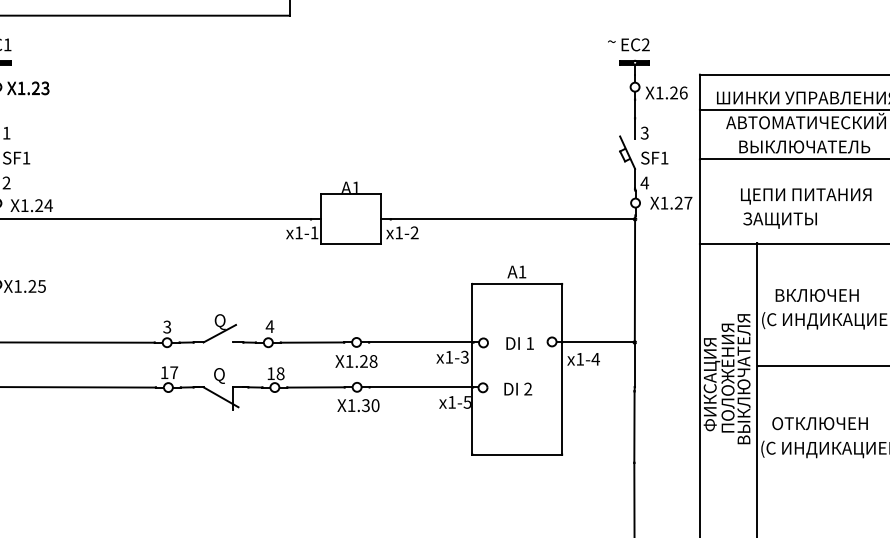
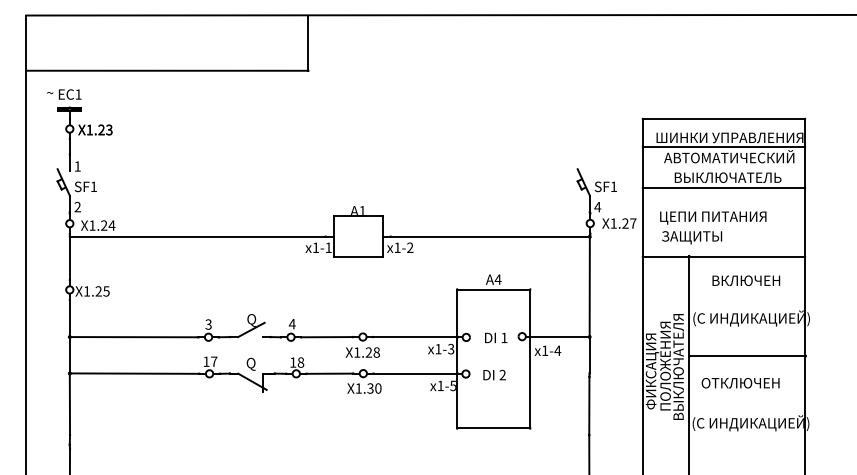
part: (646, 88) -> (599, 130), removed
text: (806, 208) -> (713, 227), moved
text: (521, 271) -> (497, 279), A1 -> A4
text: (817, 295) -> (746, 280), moved
text: (819, 423) -> (740, 383), moved

